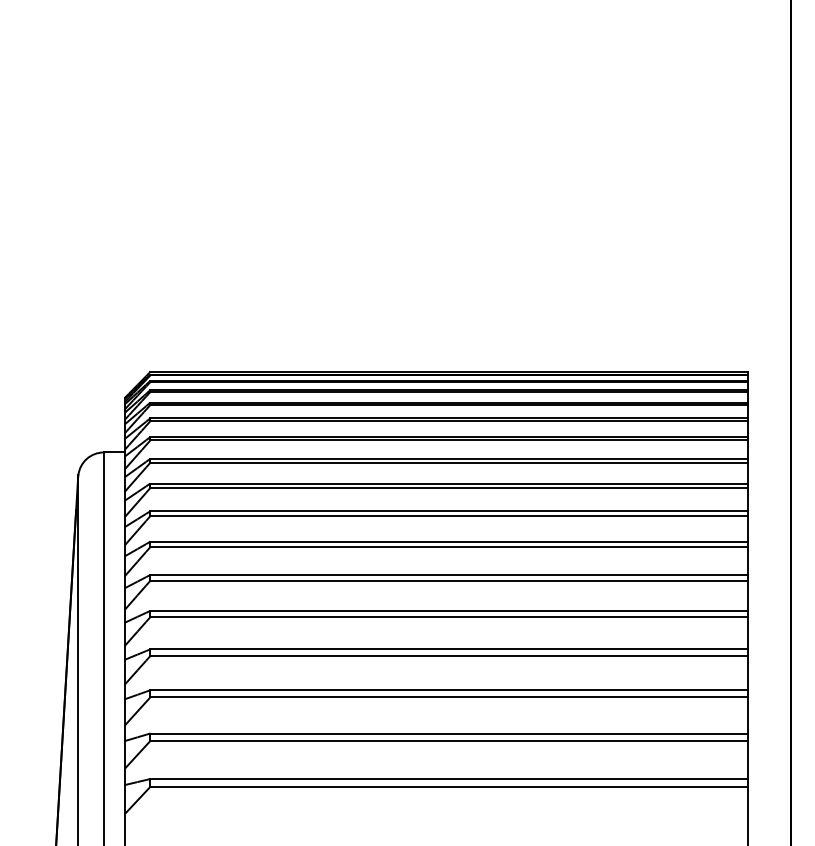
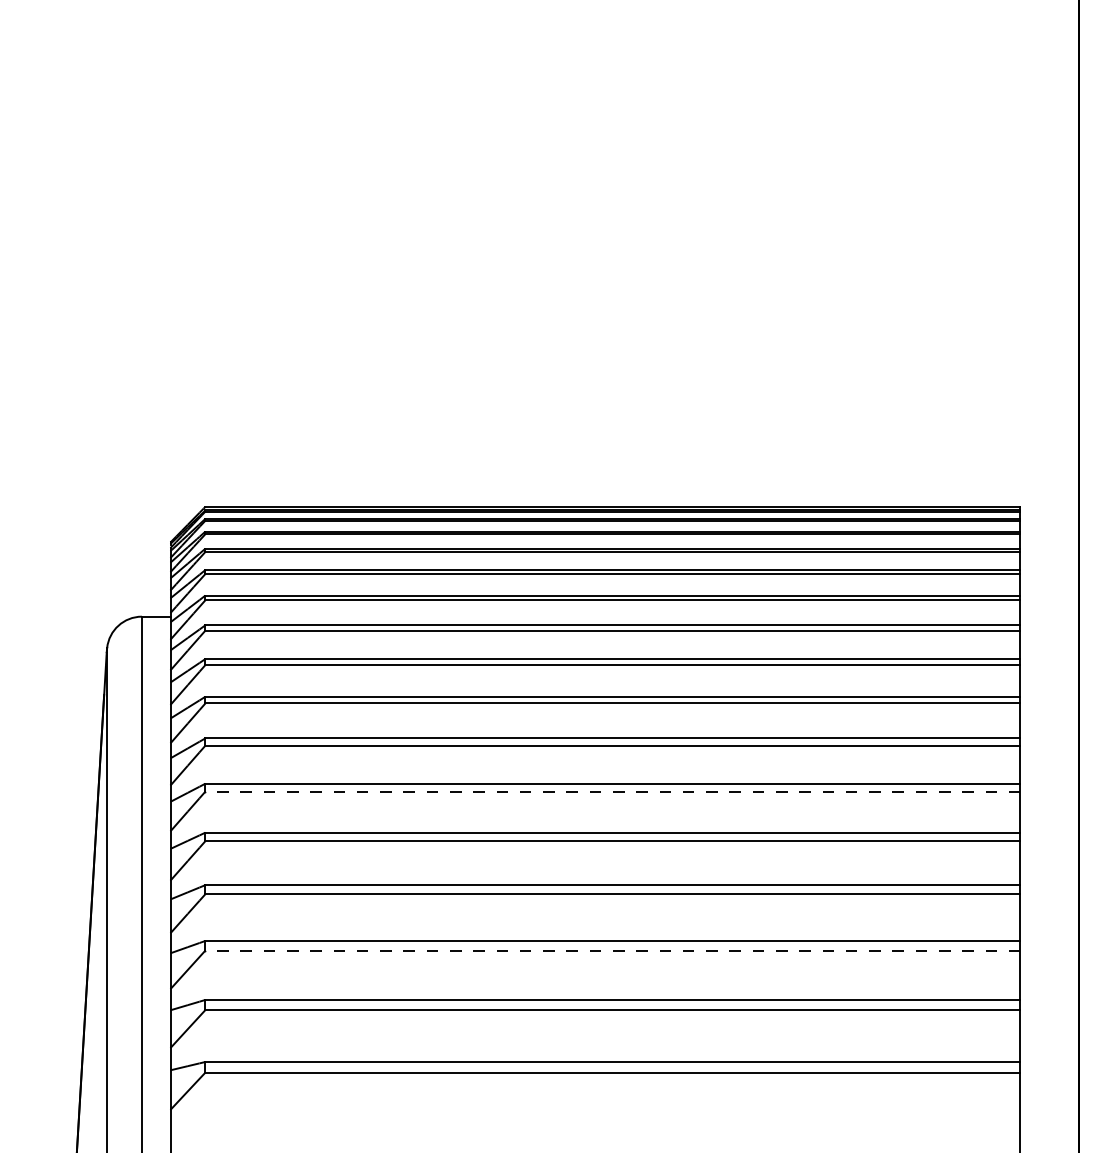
line: (448, 580) -> (612, 791), solid -> dashed
line: (448, 697) -> (612, 950), solid -> dashed

